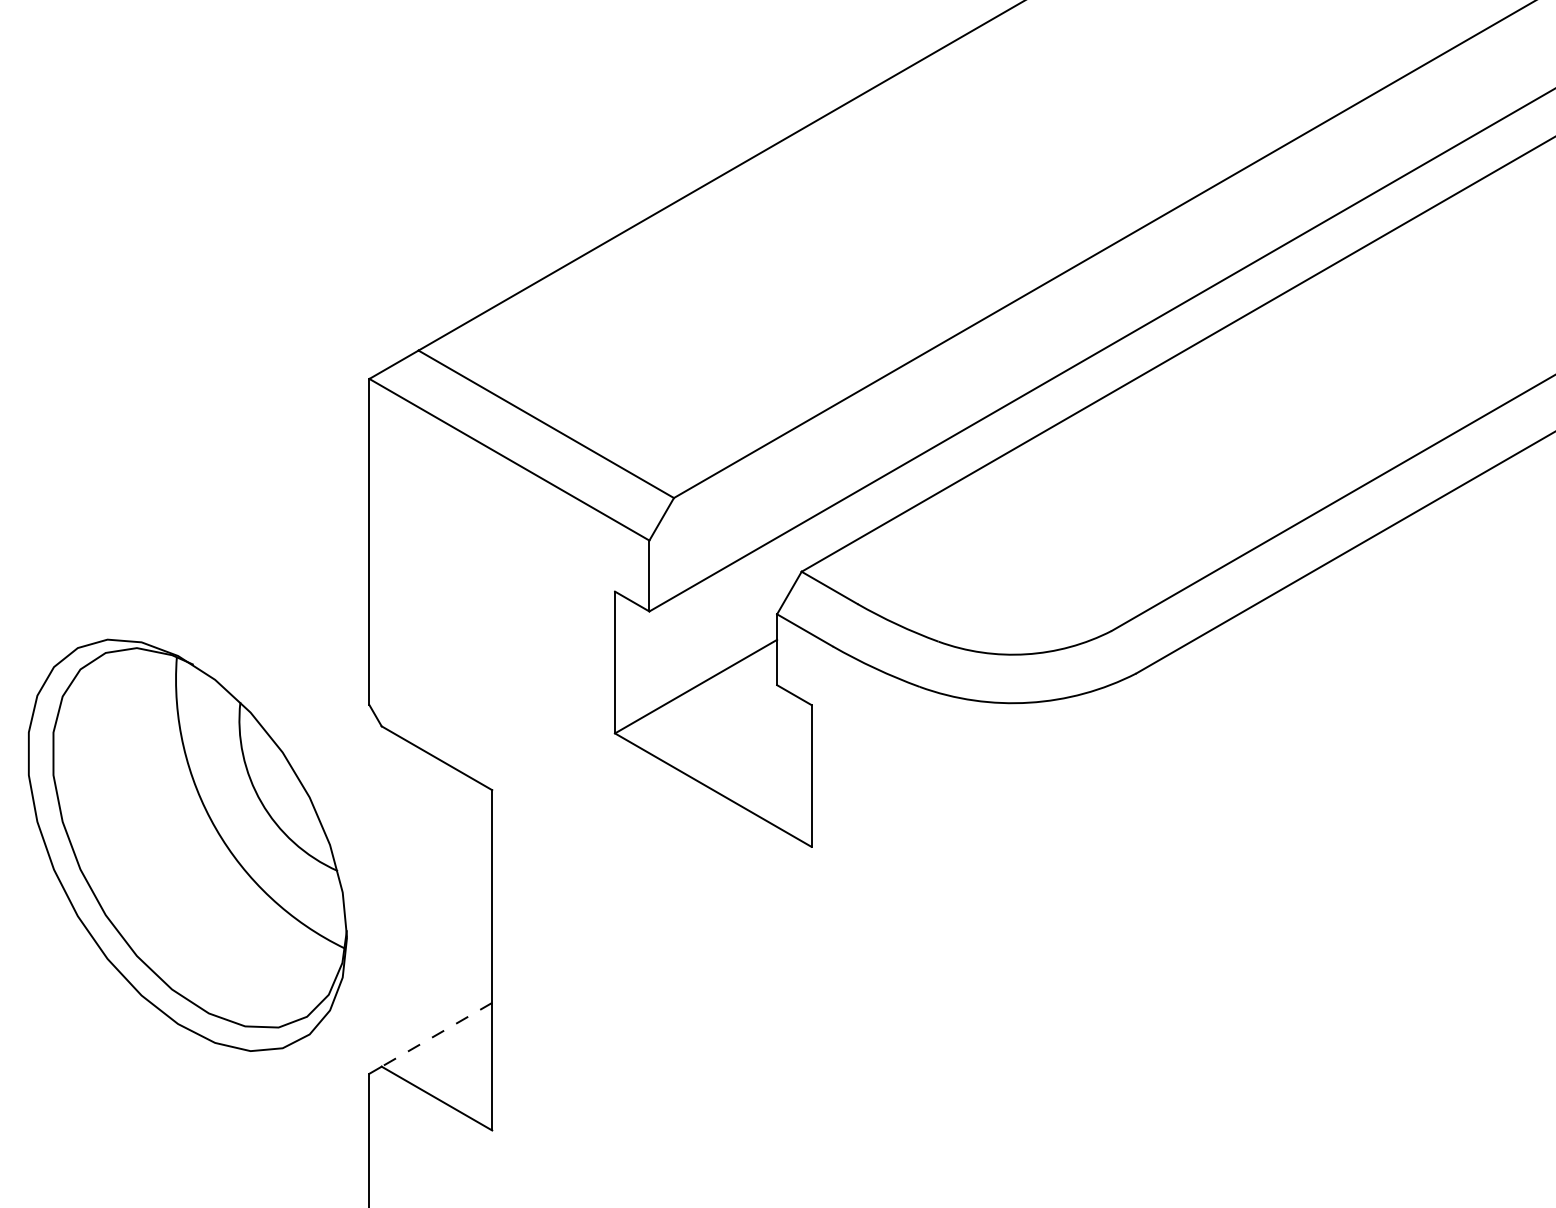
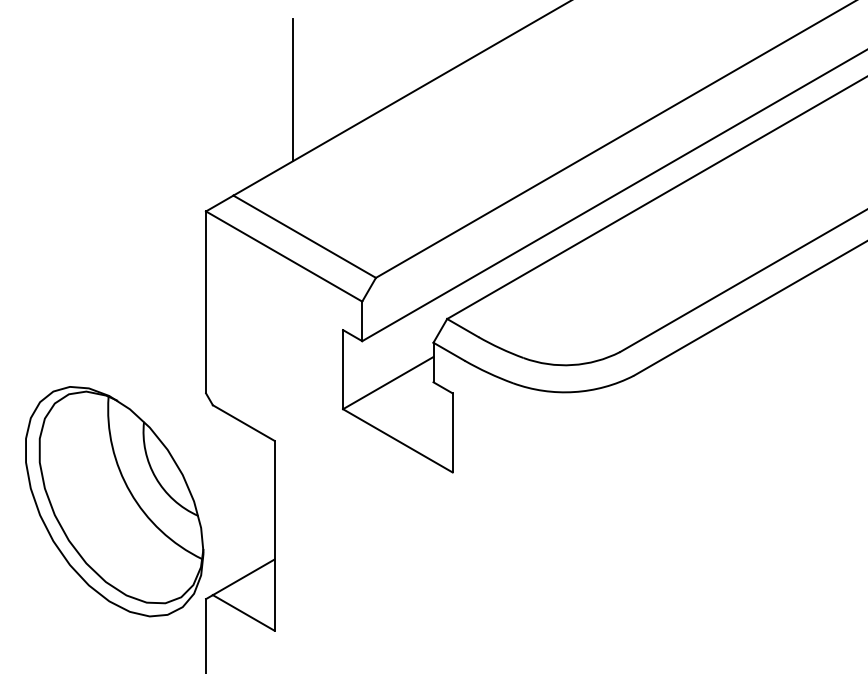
line: (524, 162) -> (292, 90), added
part: (187, 845) -> (114, 501), moved
line: (436, 1035) -> (243, 577), dashed -> solid

